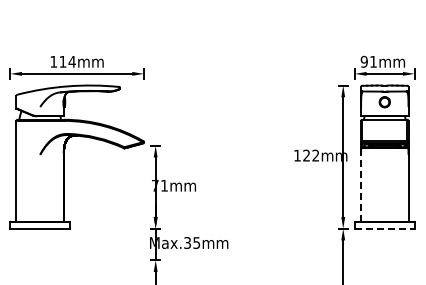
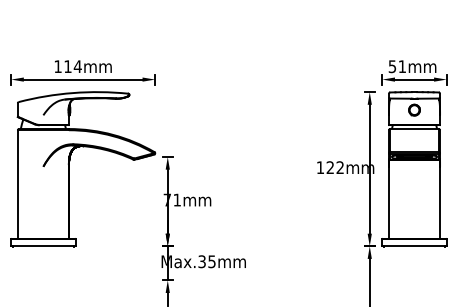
text: (363, 61) -> (391, 66), 91mm -> 51mm
line: (361, 187) -> (389, 201), dashed -> solid
line: (384, 228) -> (414, 246), dashed -> solid

